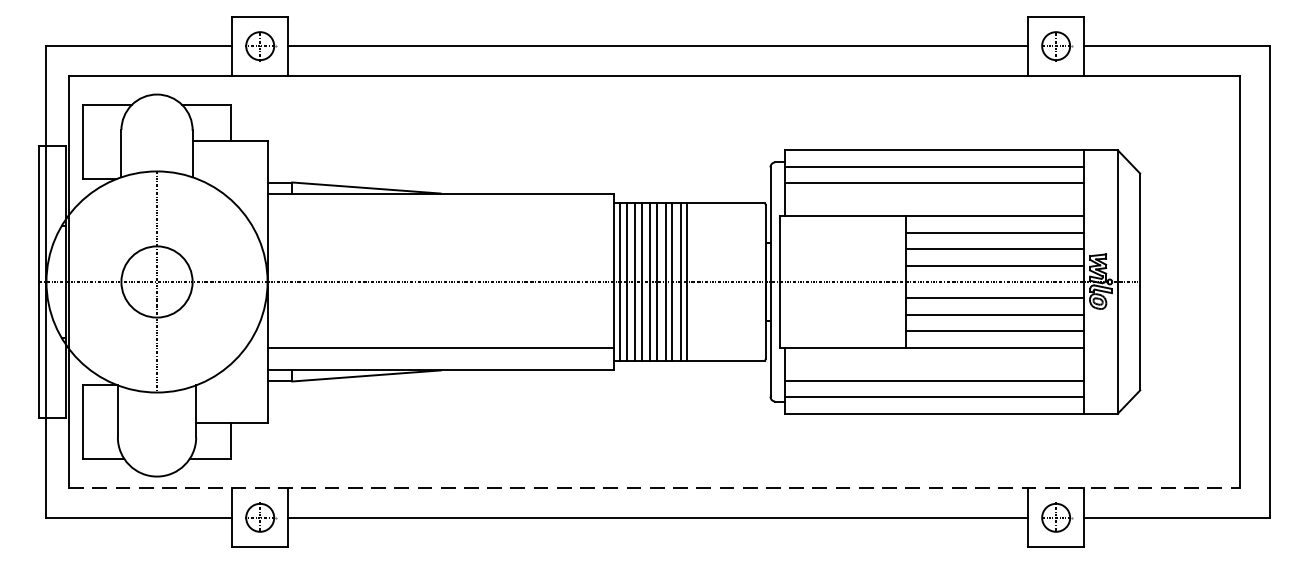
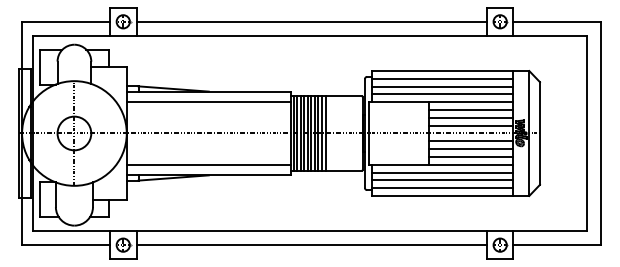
line: (934, 199) -> (442, 94), added
line: (440, 216) -> (208, 102), added
line: (934, 364) -> (442, 172), added
line: (655, 488) -> (310, 231), dashed -> solid

